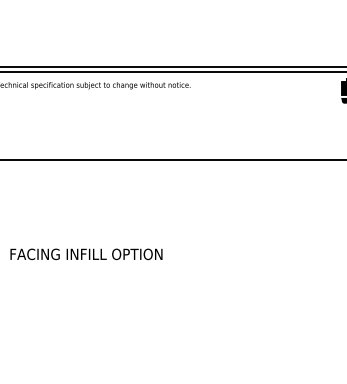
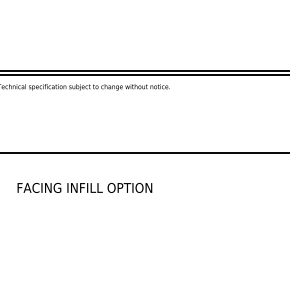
text: (86, 254) -> (84, 188), moved

